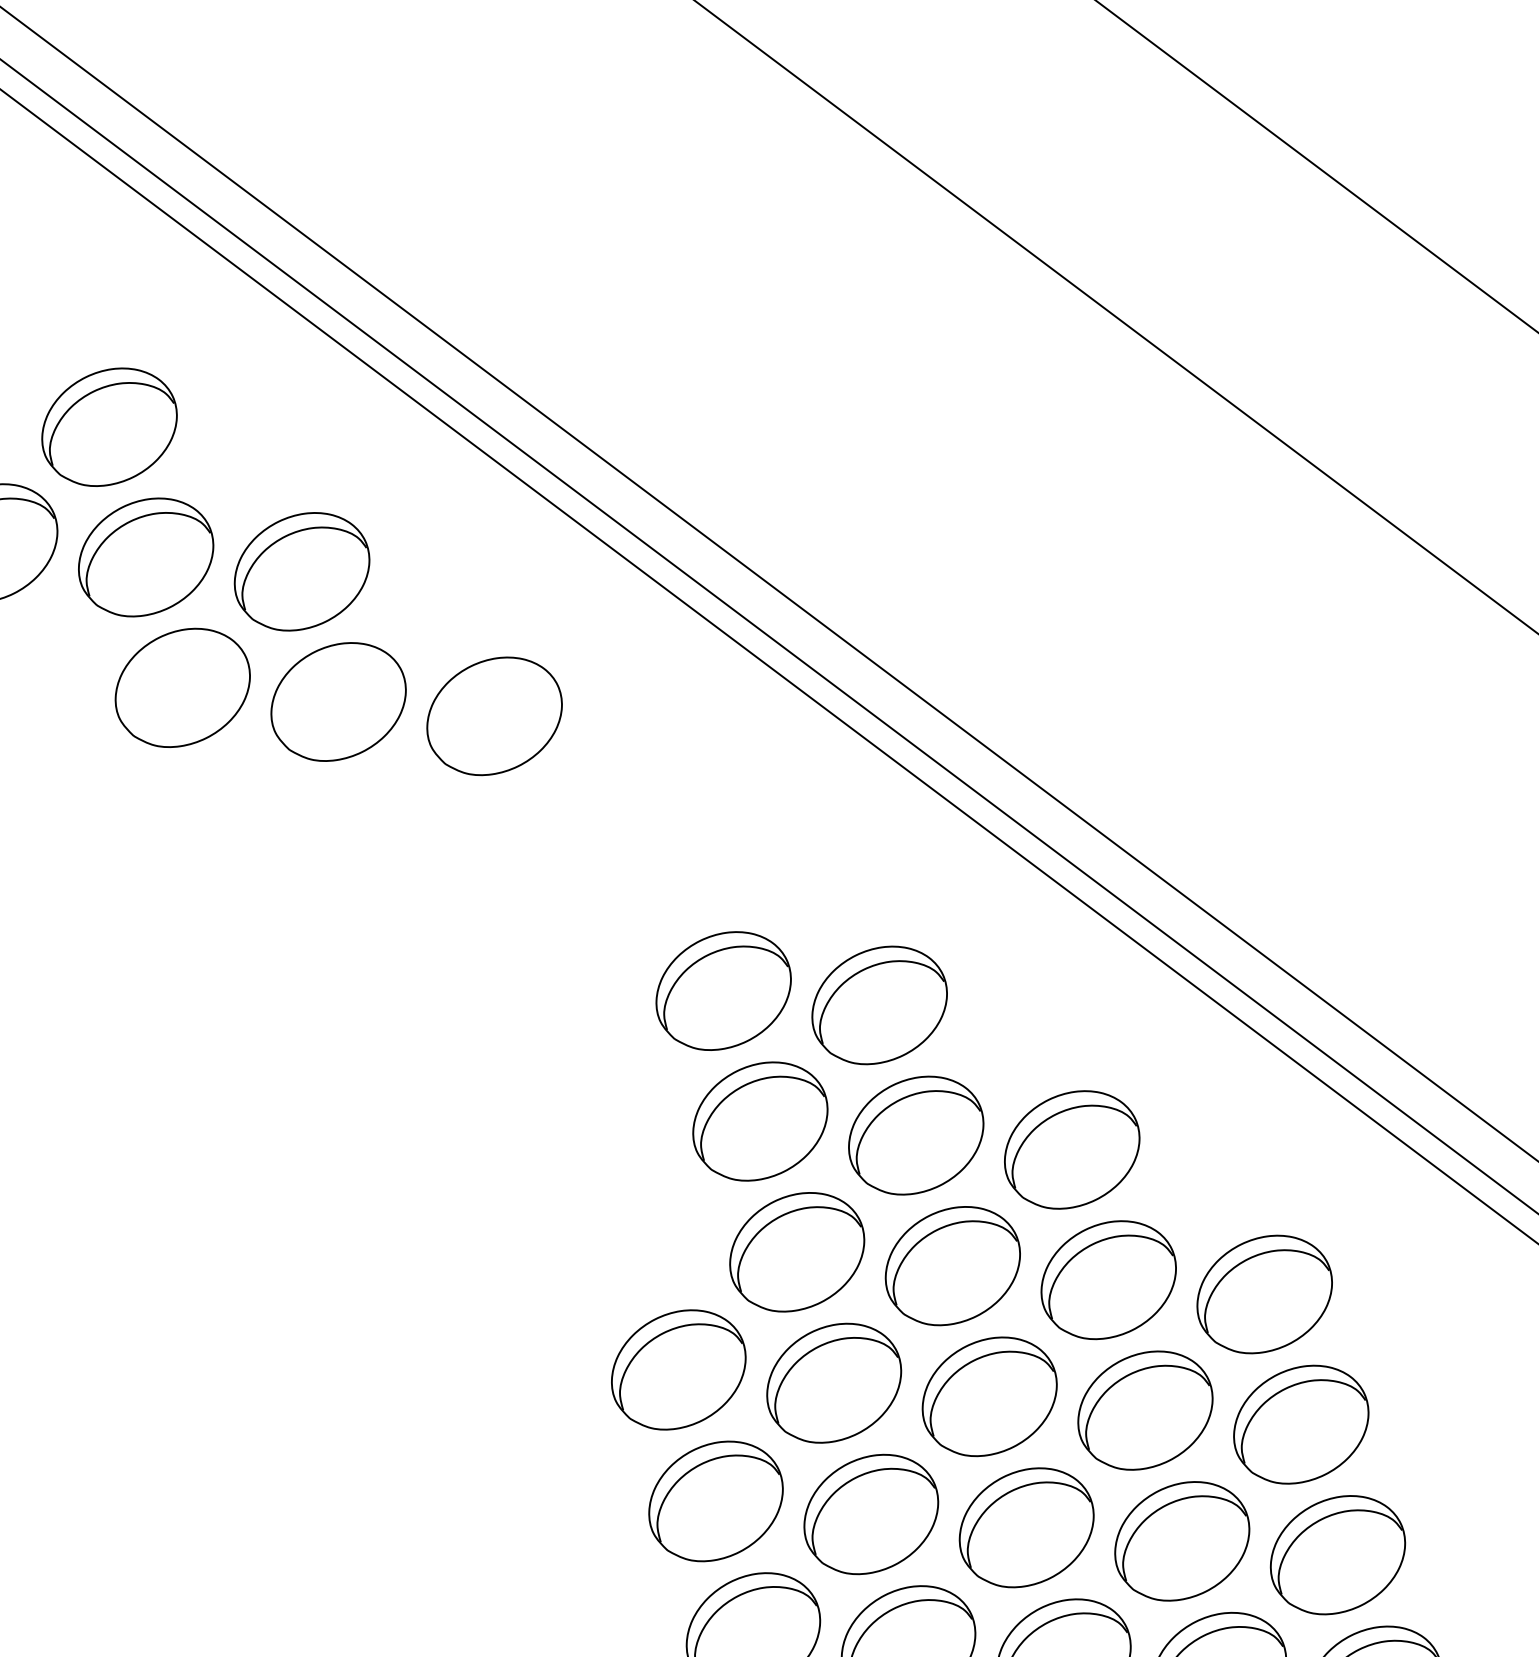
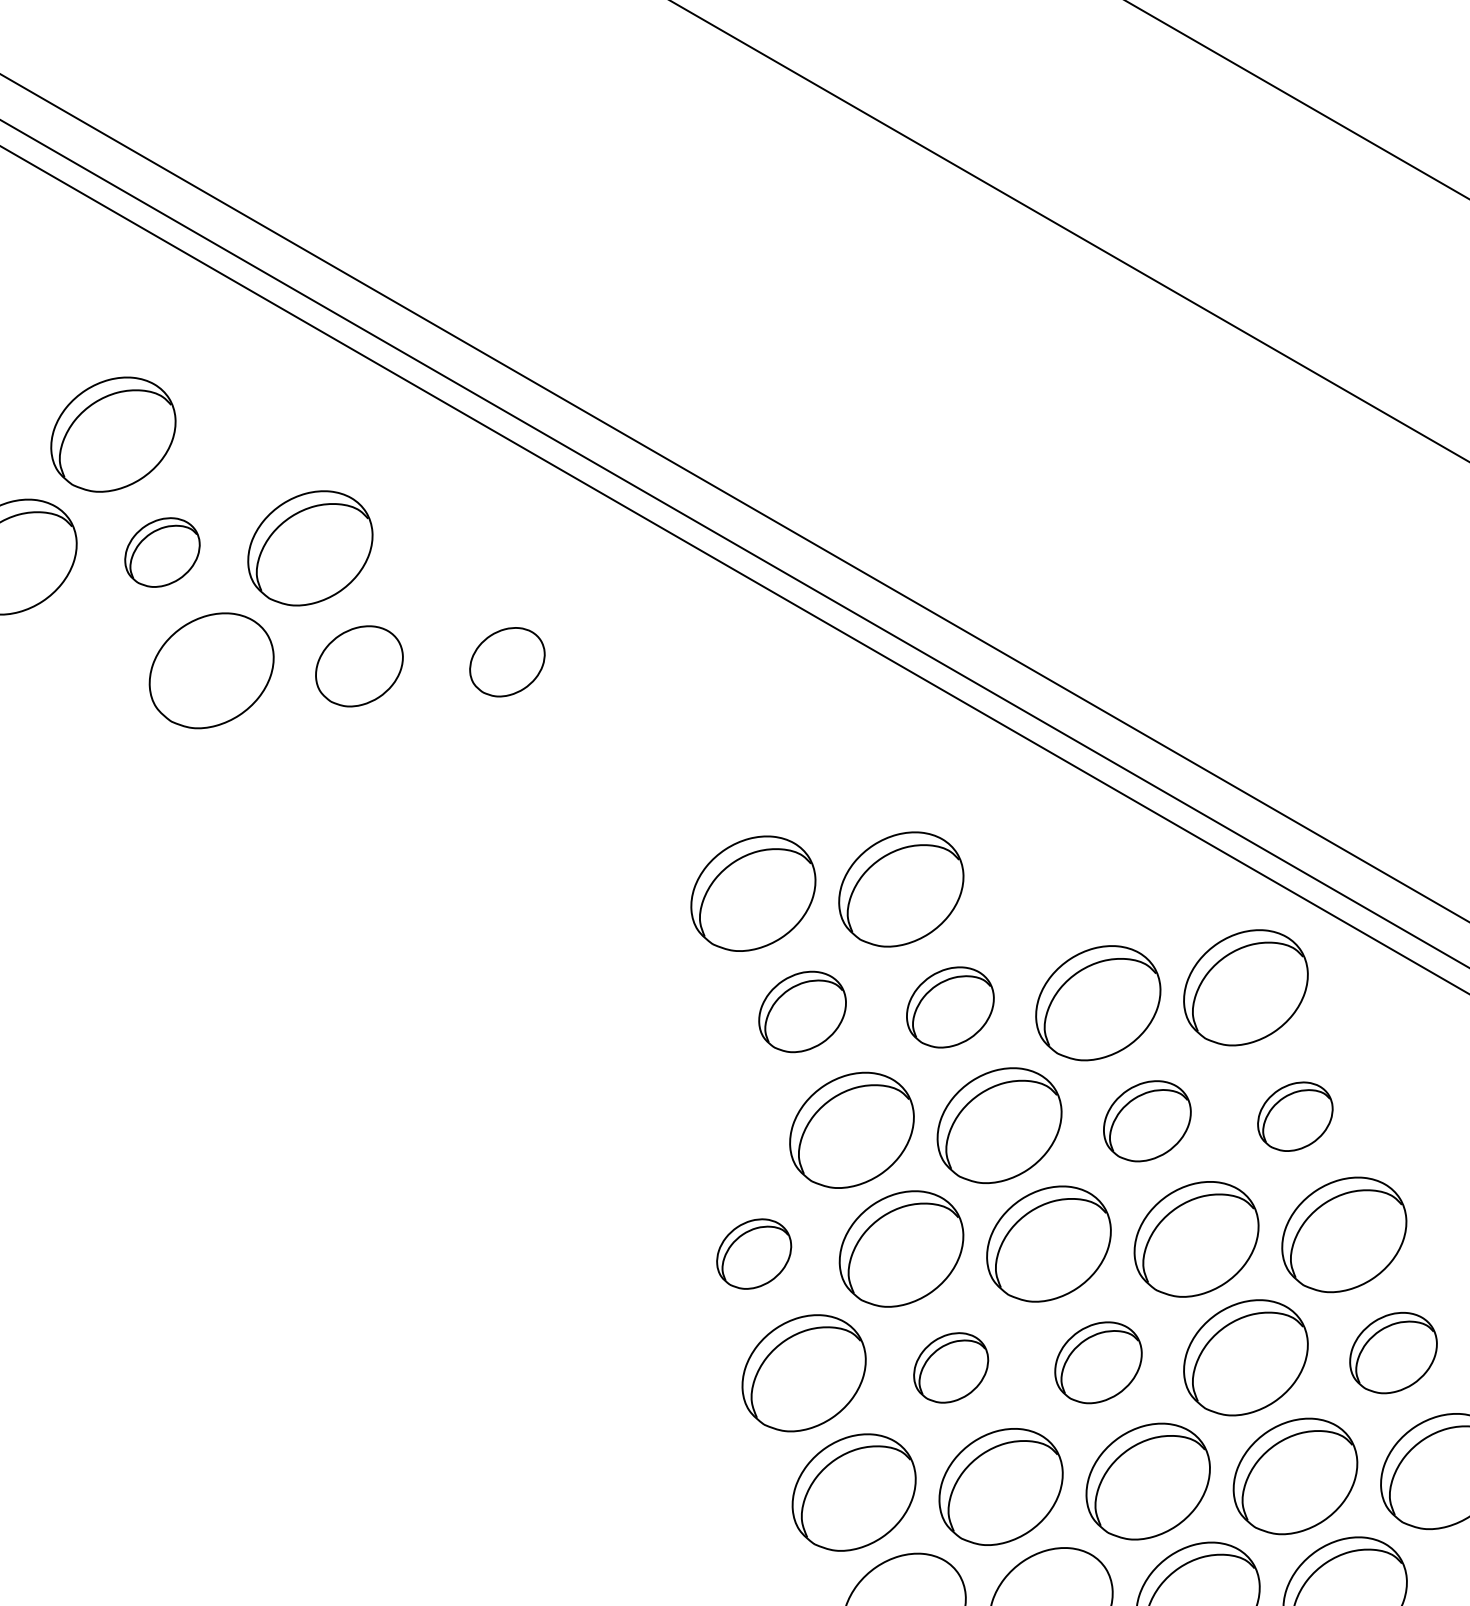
part: (146, 557) -> (162, 552), size x0.6
part: (338, 702) -> (359, 666), size x0.7
part: (494, 716) -> (507, 662), size x0.6
part: (760, 1121) -> (802, 1011), size x0.7
part: (916, 1135) -> (950, 1007), size x0.7
part: (1228, 1152) -> (1245, 987), added
part: (1108, 1280) -> (1147, 1121), size x0.7
part: (1265, 1294) -> (1295, 1116), size x0.6
part: (678, 1369) -> (753, 1253), size x0.6
part: (870, 1513) -> (950, 1367), size x0.6
part: (1026, 1527) -> (1098, 1362), size x0.7
part: (1338, 1554) -> (1393, 1352), size x0.7

